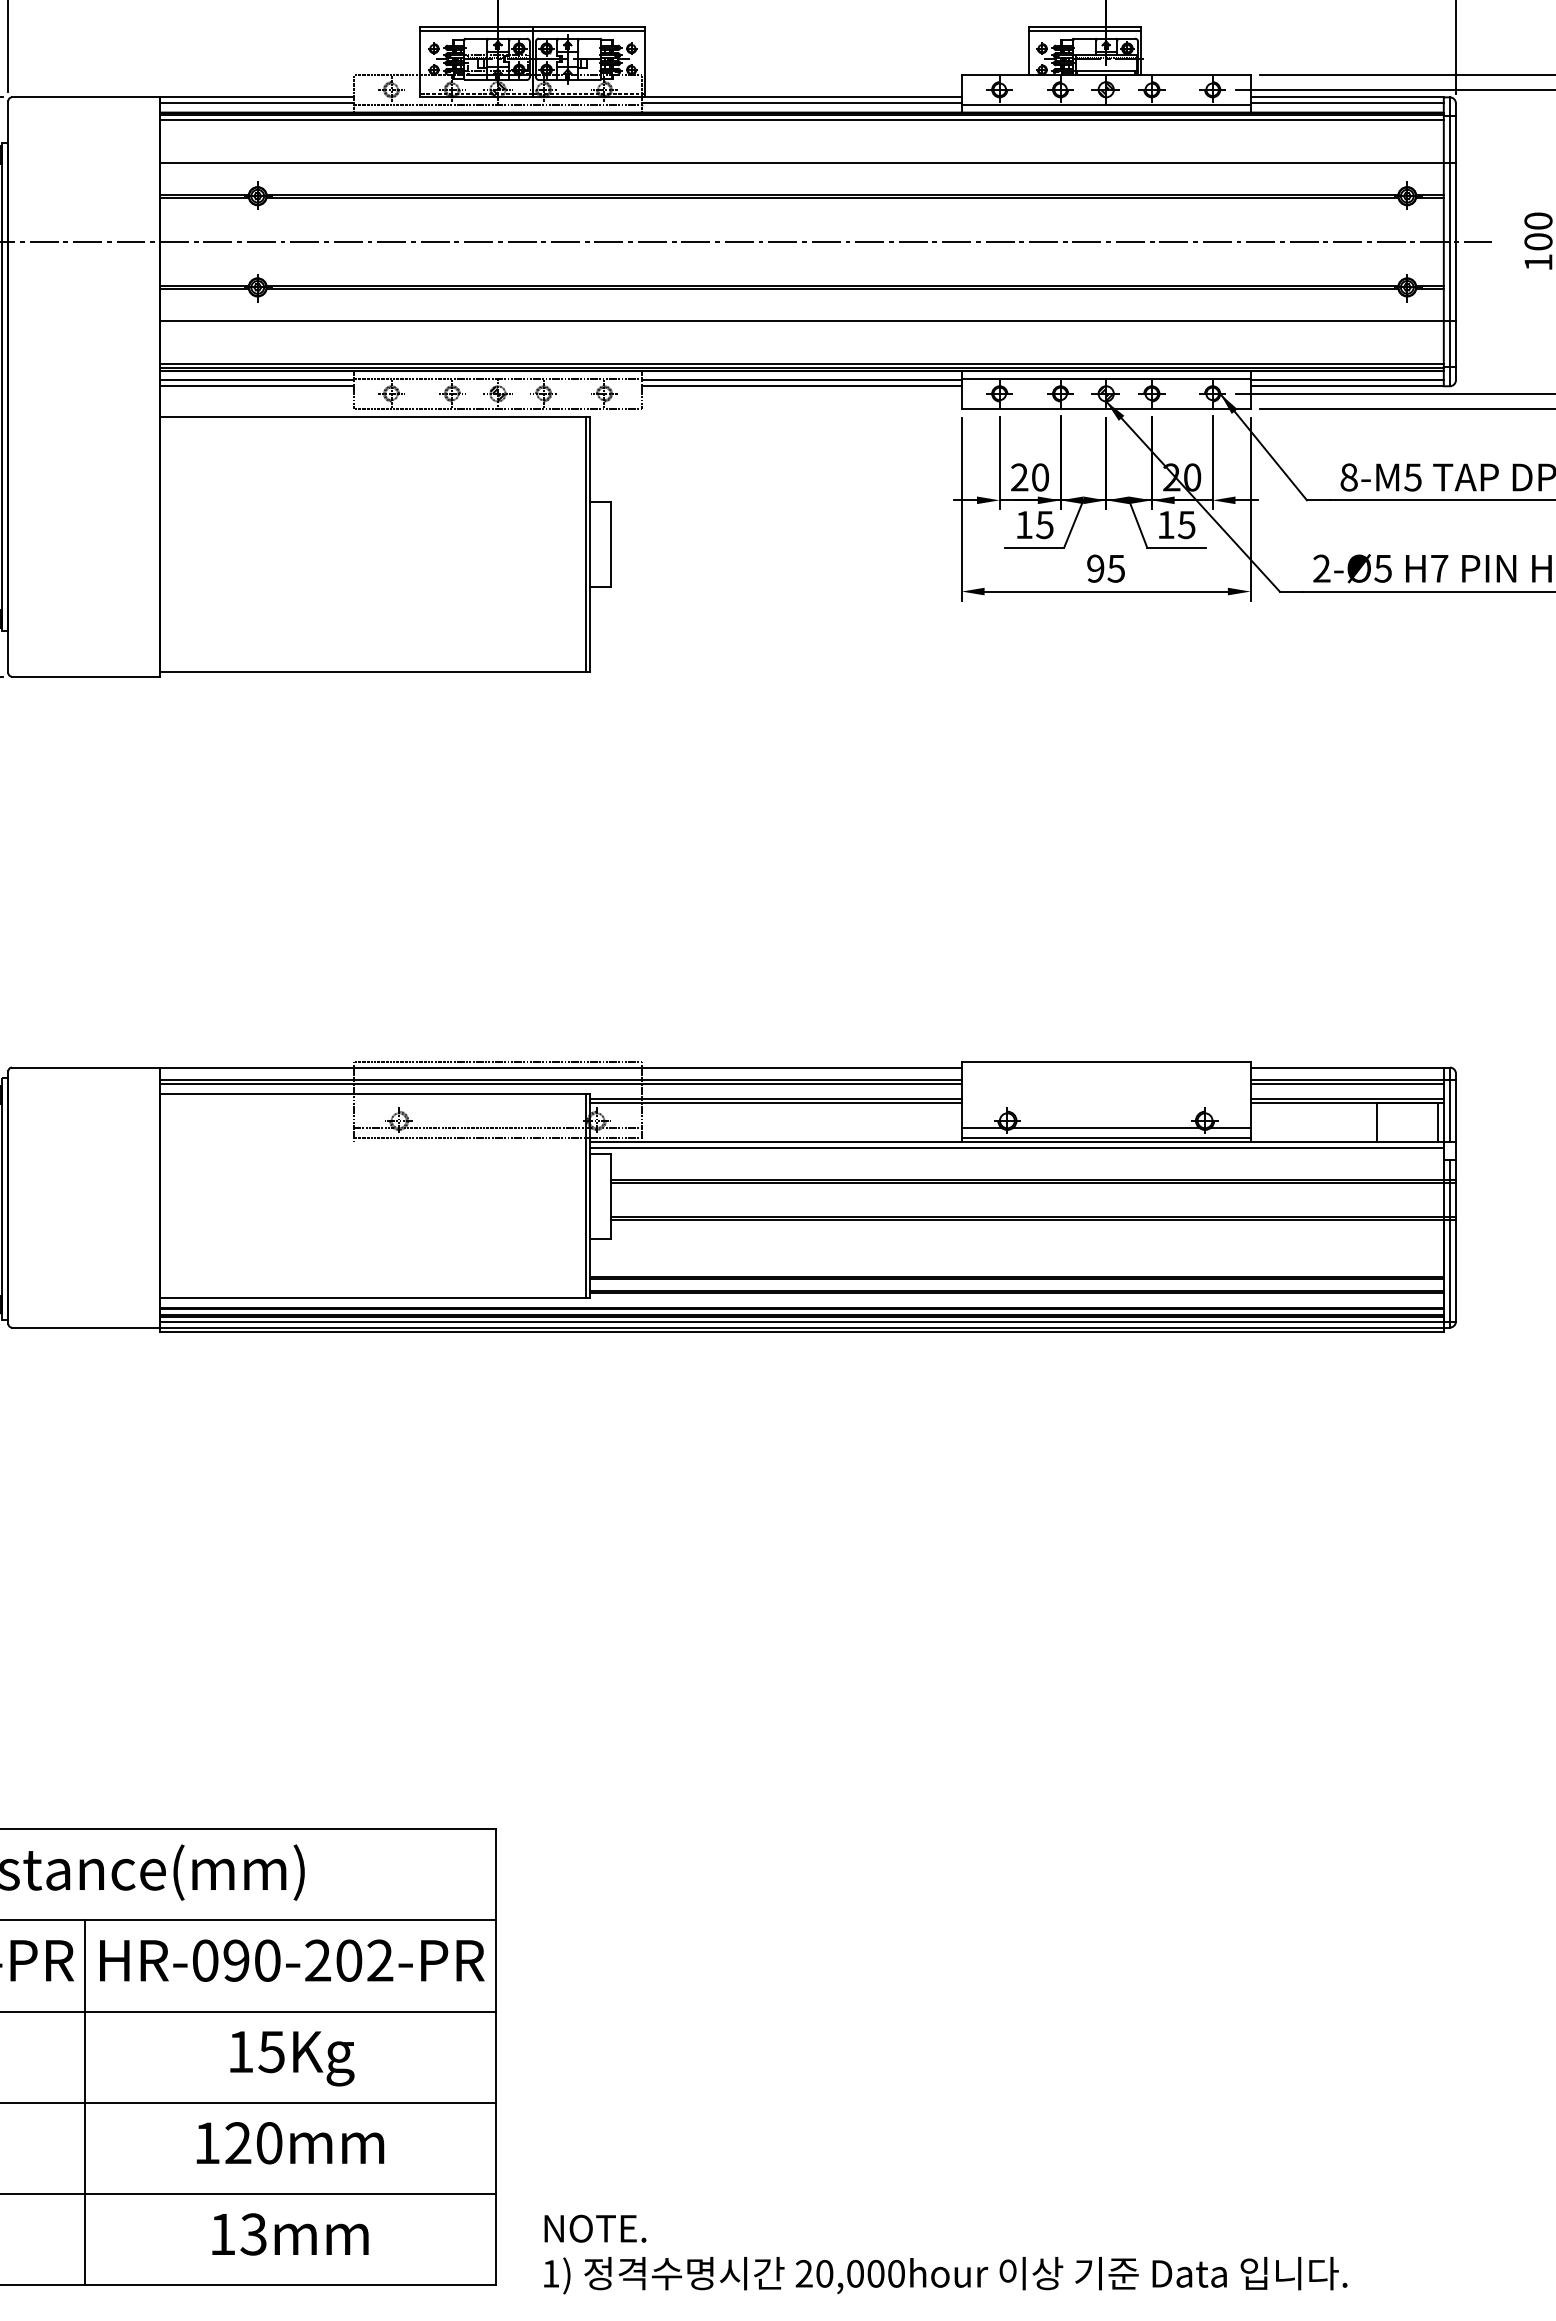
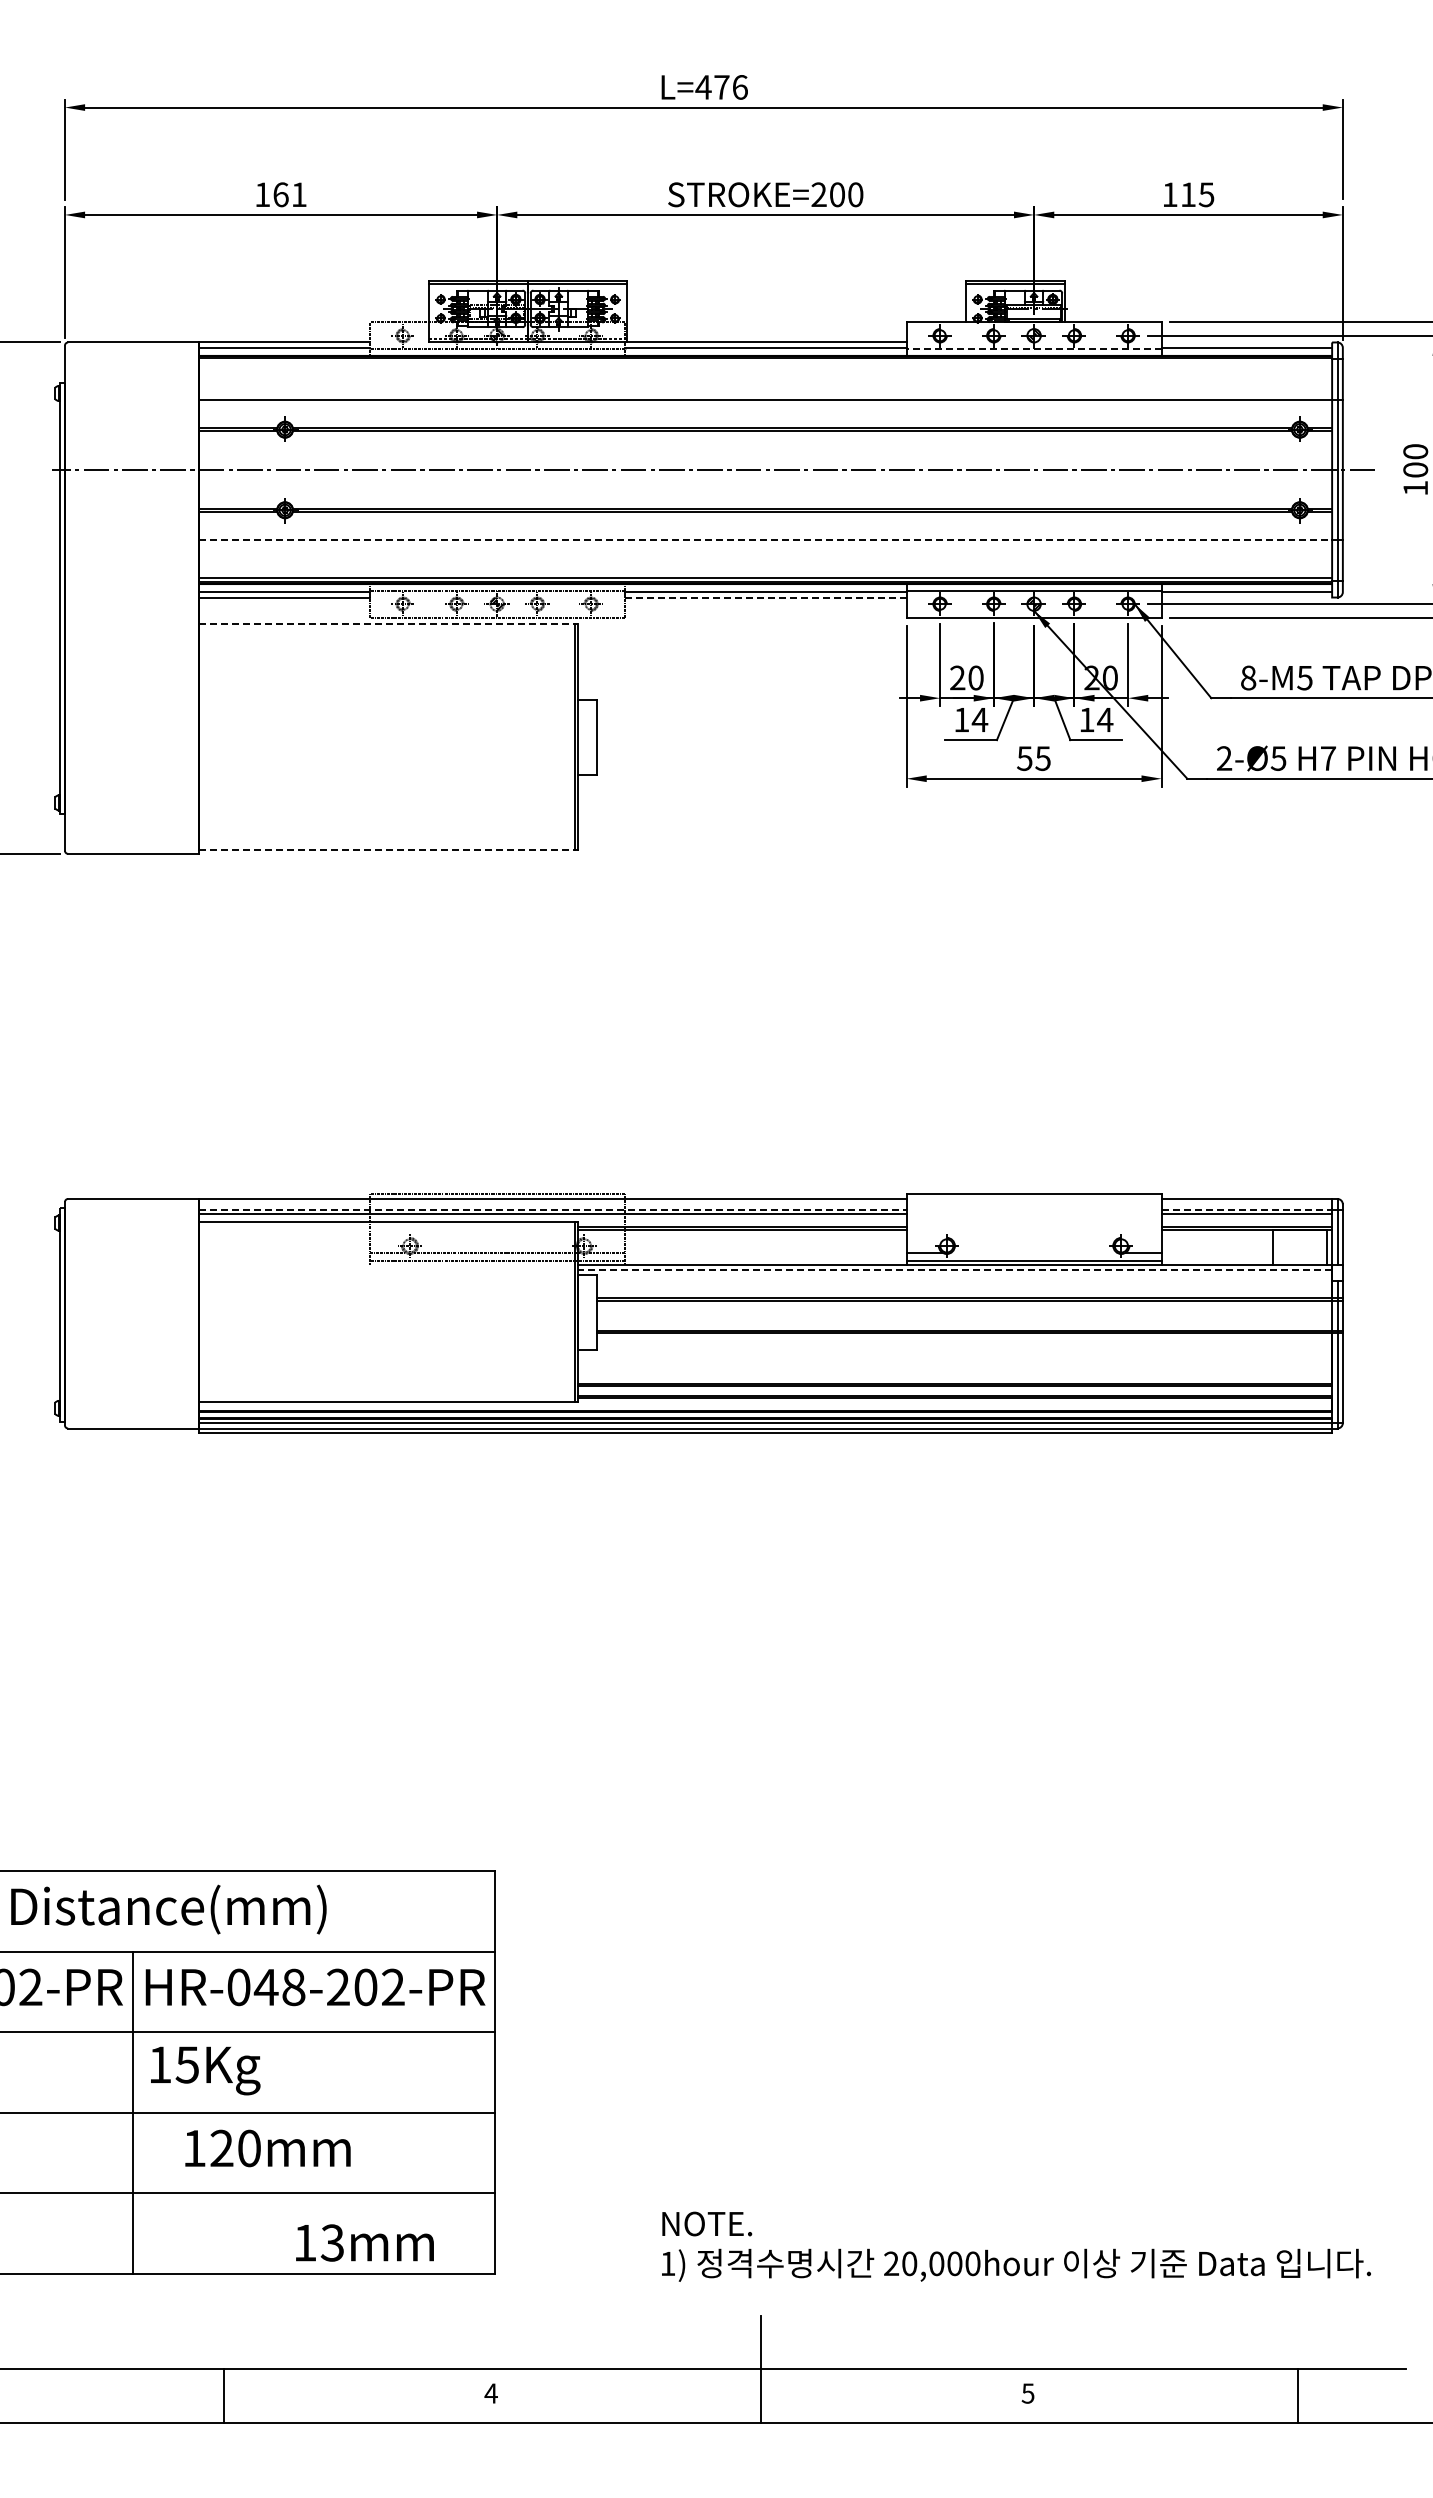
line: (1346, 97) -> (1246, 342), removed
line: (1106, 105) -> (1034, 349), solid -> dashed
line: (801, 120) -> (765, 362), removed
line: (803, 320) -> (766, 539), solid -> dashed
line: (801, 386) -> (765, 597), solid -> dashed
line: (1346, 386) -> (1246, 597), removed
line: (374, 416) -> (388, 624), solid -> dashed
text: (1044, 525) -> (979, 720), 15 -> 14
text: (1187, 525) -> (1105, 720), 15 -> 14
text: (1095, 568) -> (1024, 758), 95 -> 55
line: (373, 671) -> (387, 849), solid -> dashed
line: (560, 1079) -> (552, 1209), solid -> dashed
line: (1347, 1079) -> (1247, 1209), solid -> dashed
line: (1105, 1128) -> (1033, 1252), removed
line: (1017, 1148) -> (955, 1270), solid -> dashed
text: (251, 1960) -> (279, 1987), HR-090-202-PR -> HR-048-202-PR
text: (292, 2058) -> (205, 2070), moved
text: (289, 2143) -> (267, 2148), moved
text: (289, 2233) -> (364, 2242), moved
text: (945, 2254) -> (1016, 2246), moved

